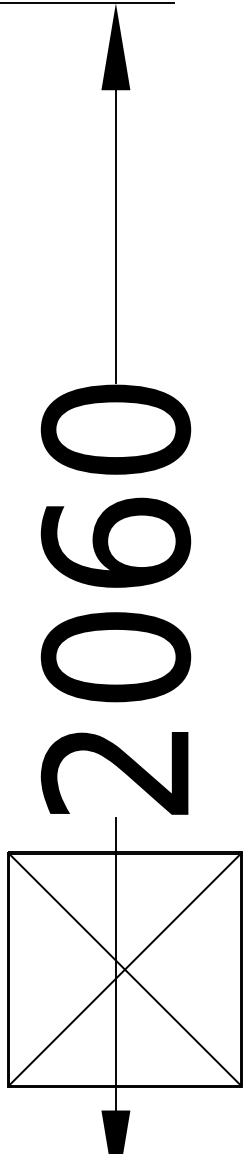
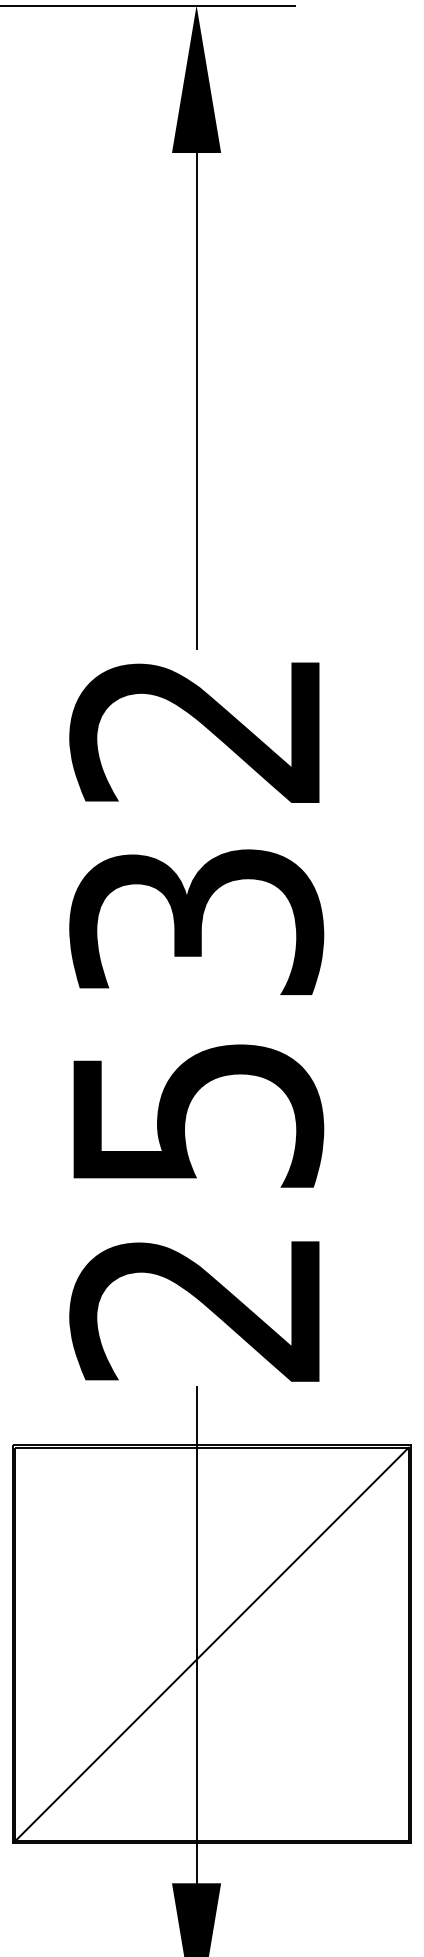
text: (115, 543) -> (195, 921), 2060 -> 2532
line: (124, 969) -> (211, 1644), removed

